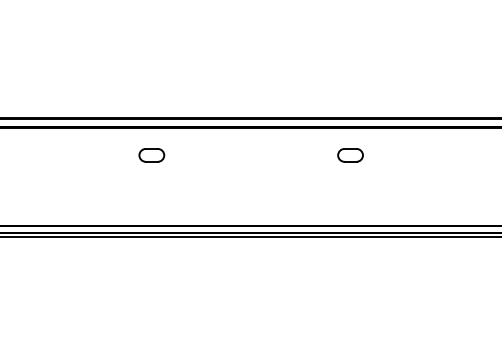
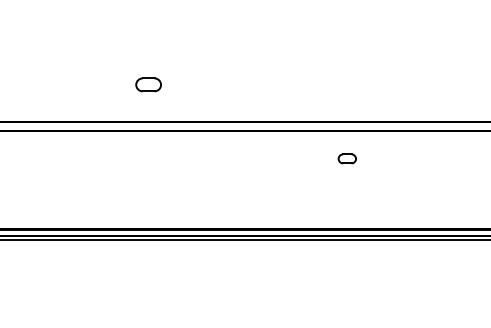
part: (151, 155) -> (148, 85), moved
part: (350, 155) -> (347, 159), size x0.7

